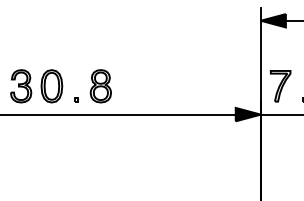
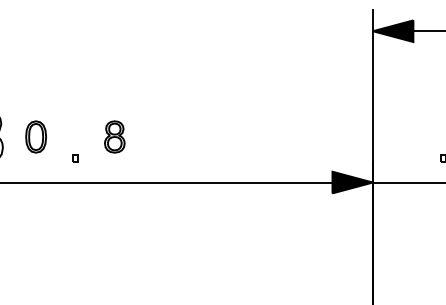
part: (51, 86) -> (35, 137), size x0.6
part: (100, 86) -> (114, 137), size x0.6
part: (280, 86) -> (404, 137), removed

